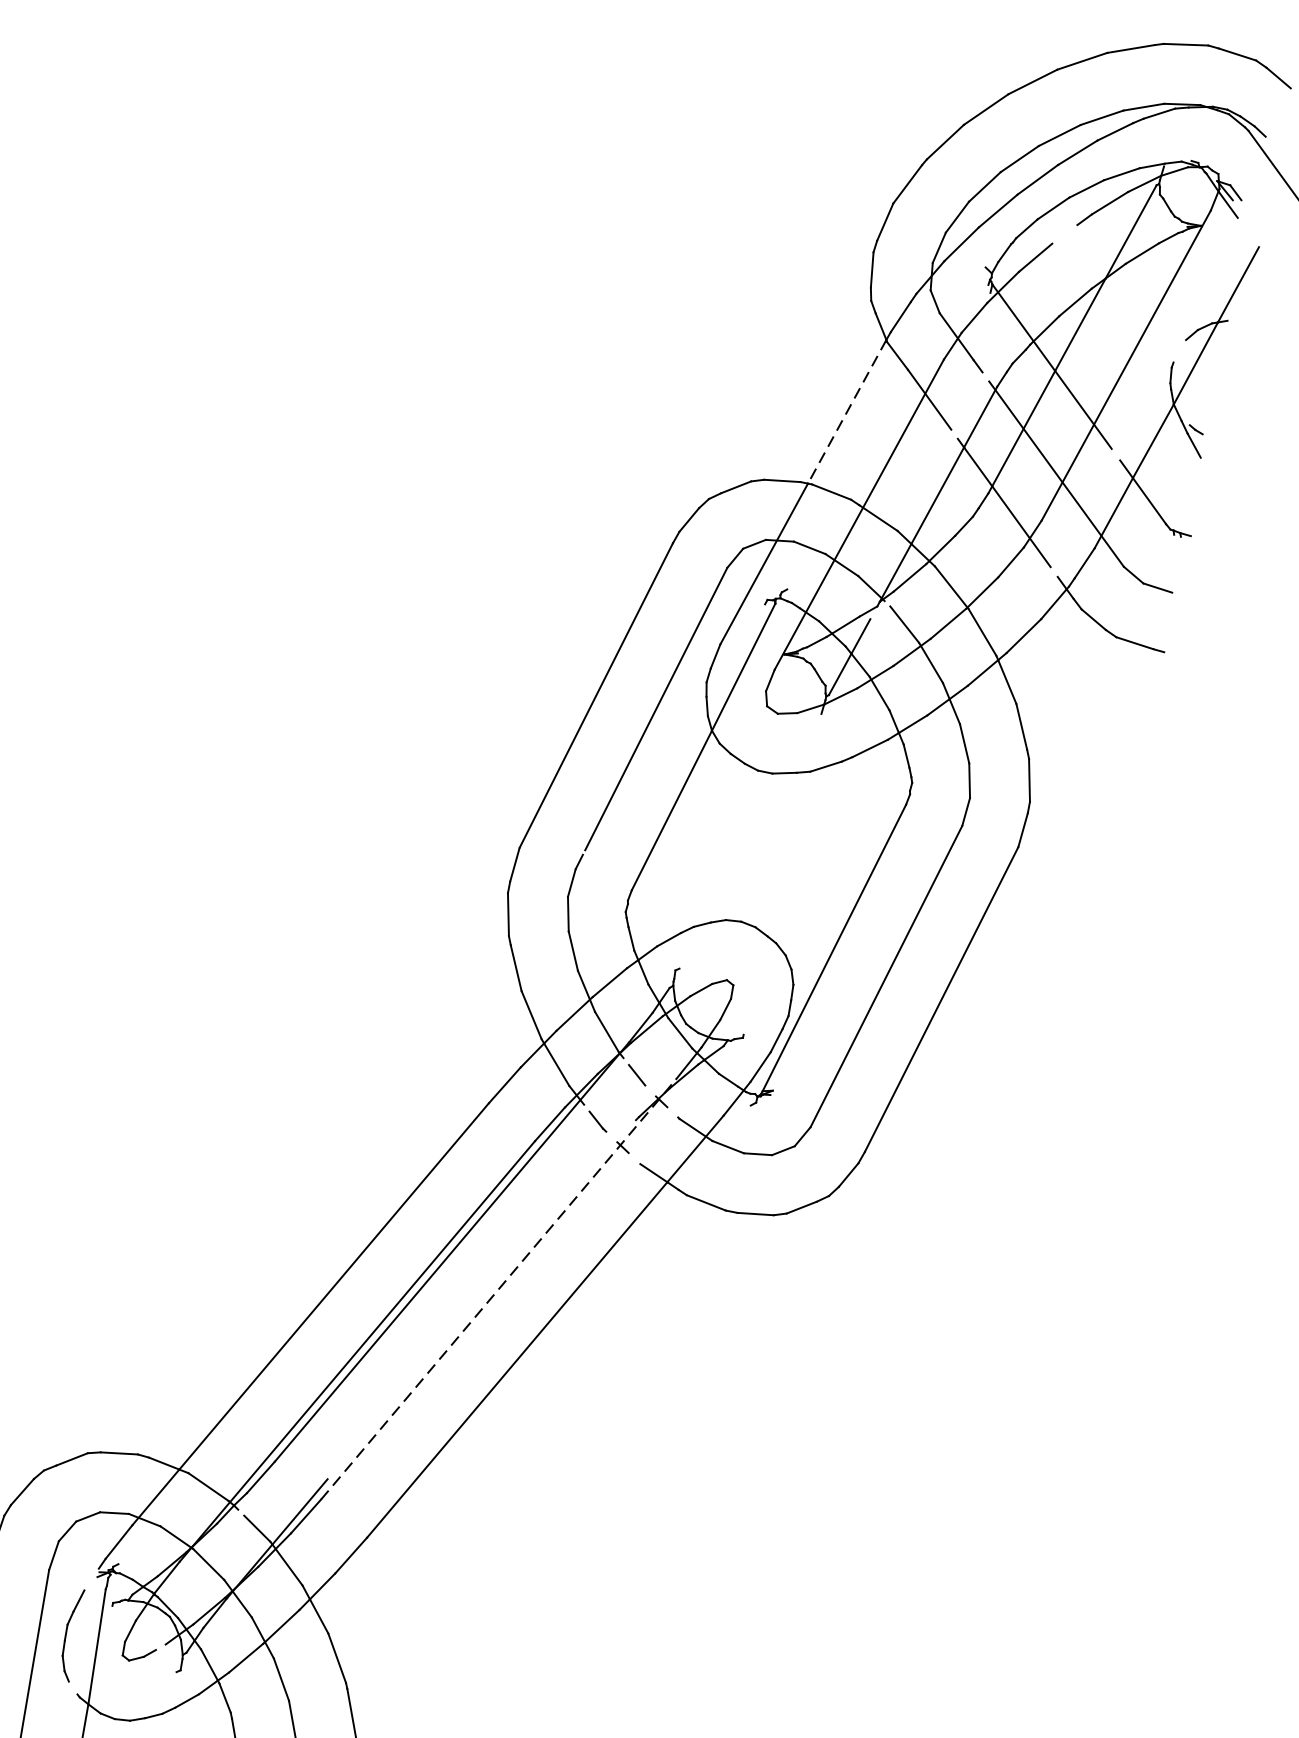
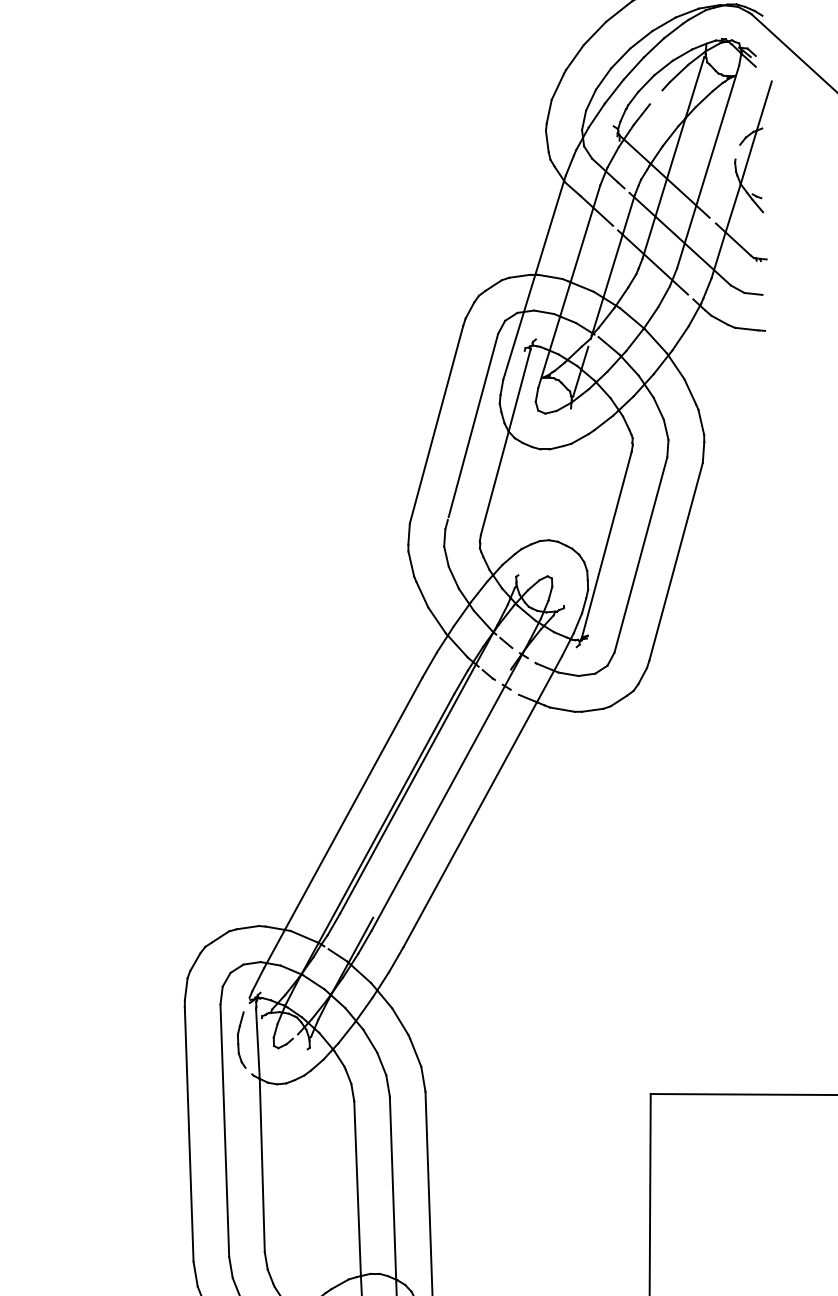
line: (846, 412) -> (549, 228), dashed -> solid
line: (499, 1289) -> (451, 785), dashed -> solid

